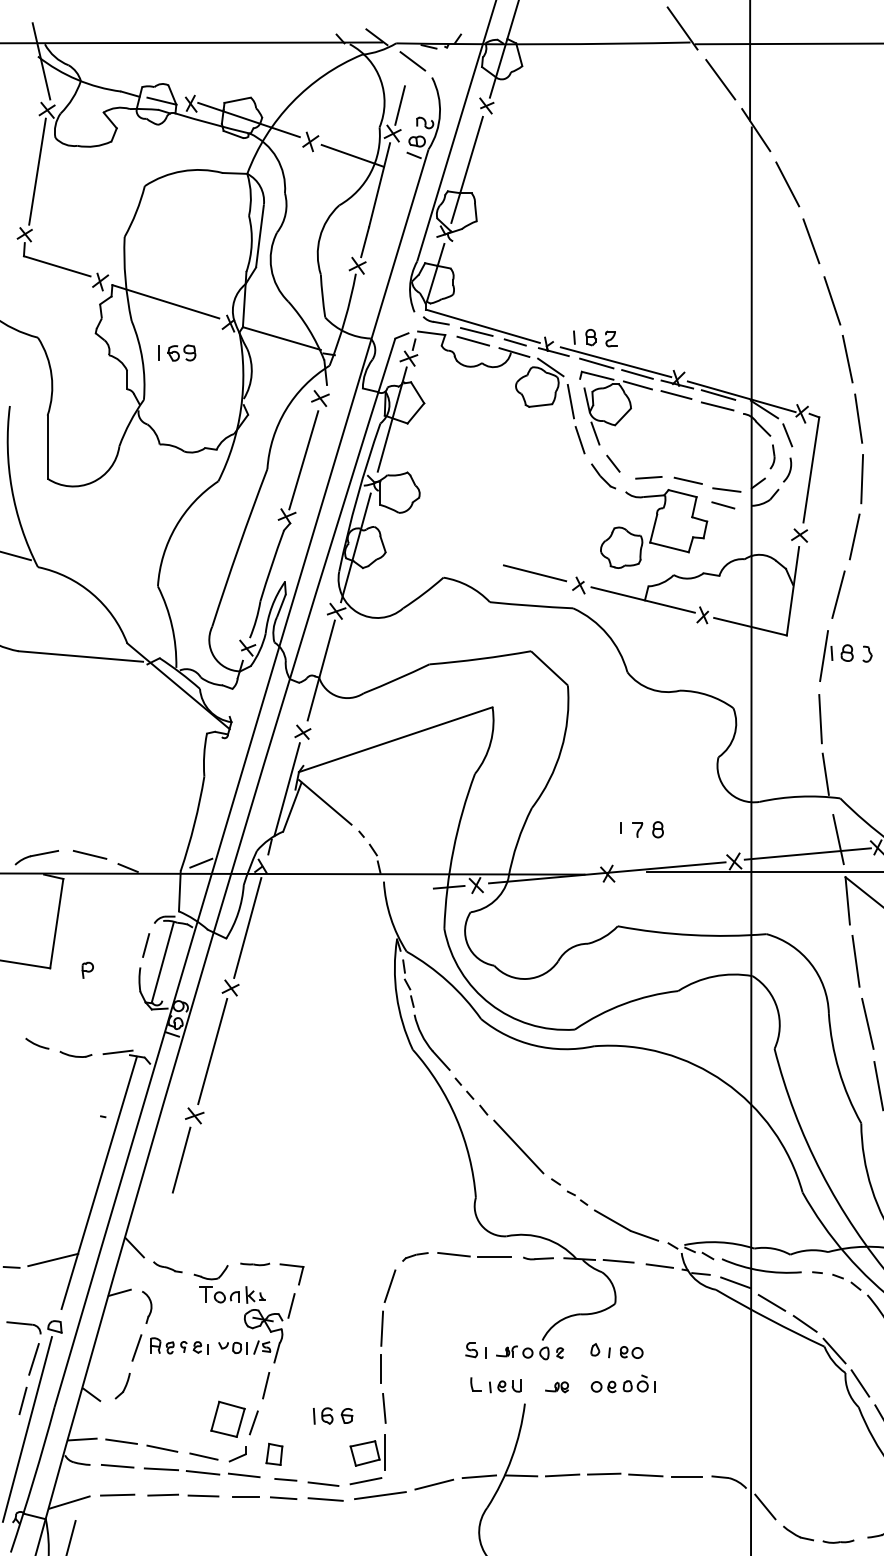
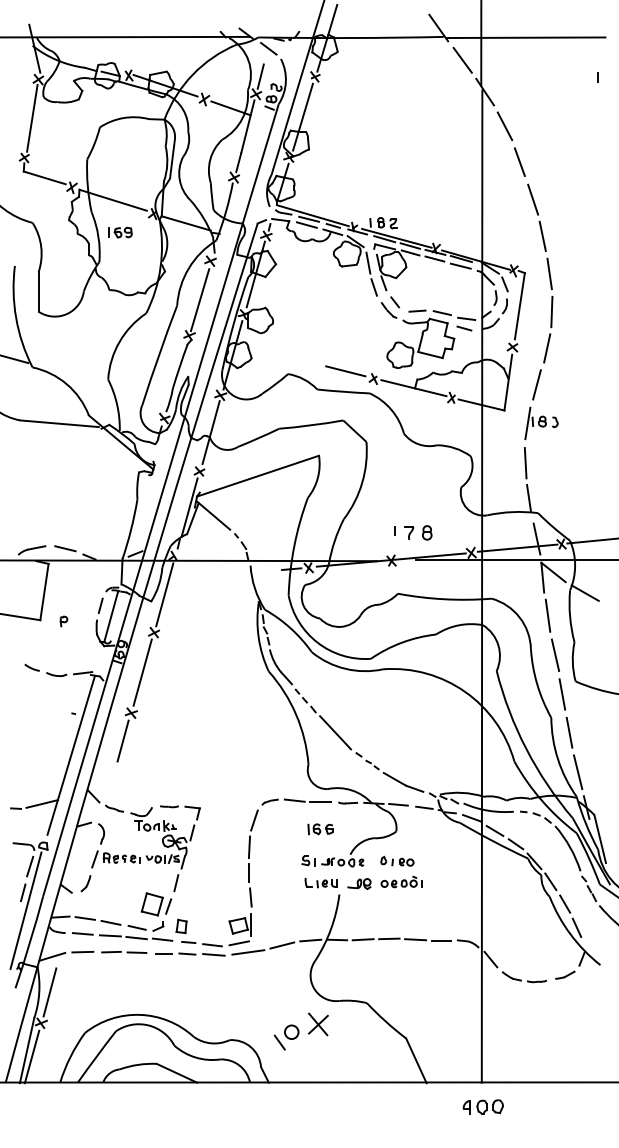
part: (642, 829) -> (413, 532), size x1.4
part: (556, 1387) -> (359, 884), size x1.6
part: (333, 1416) -> (320, 829), moved

